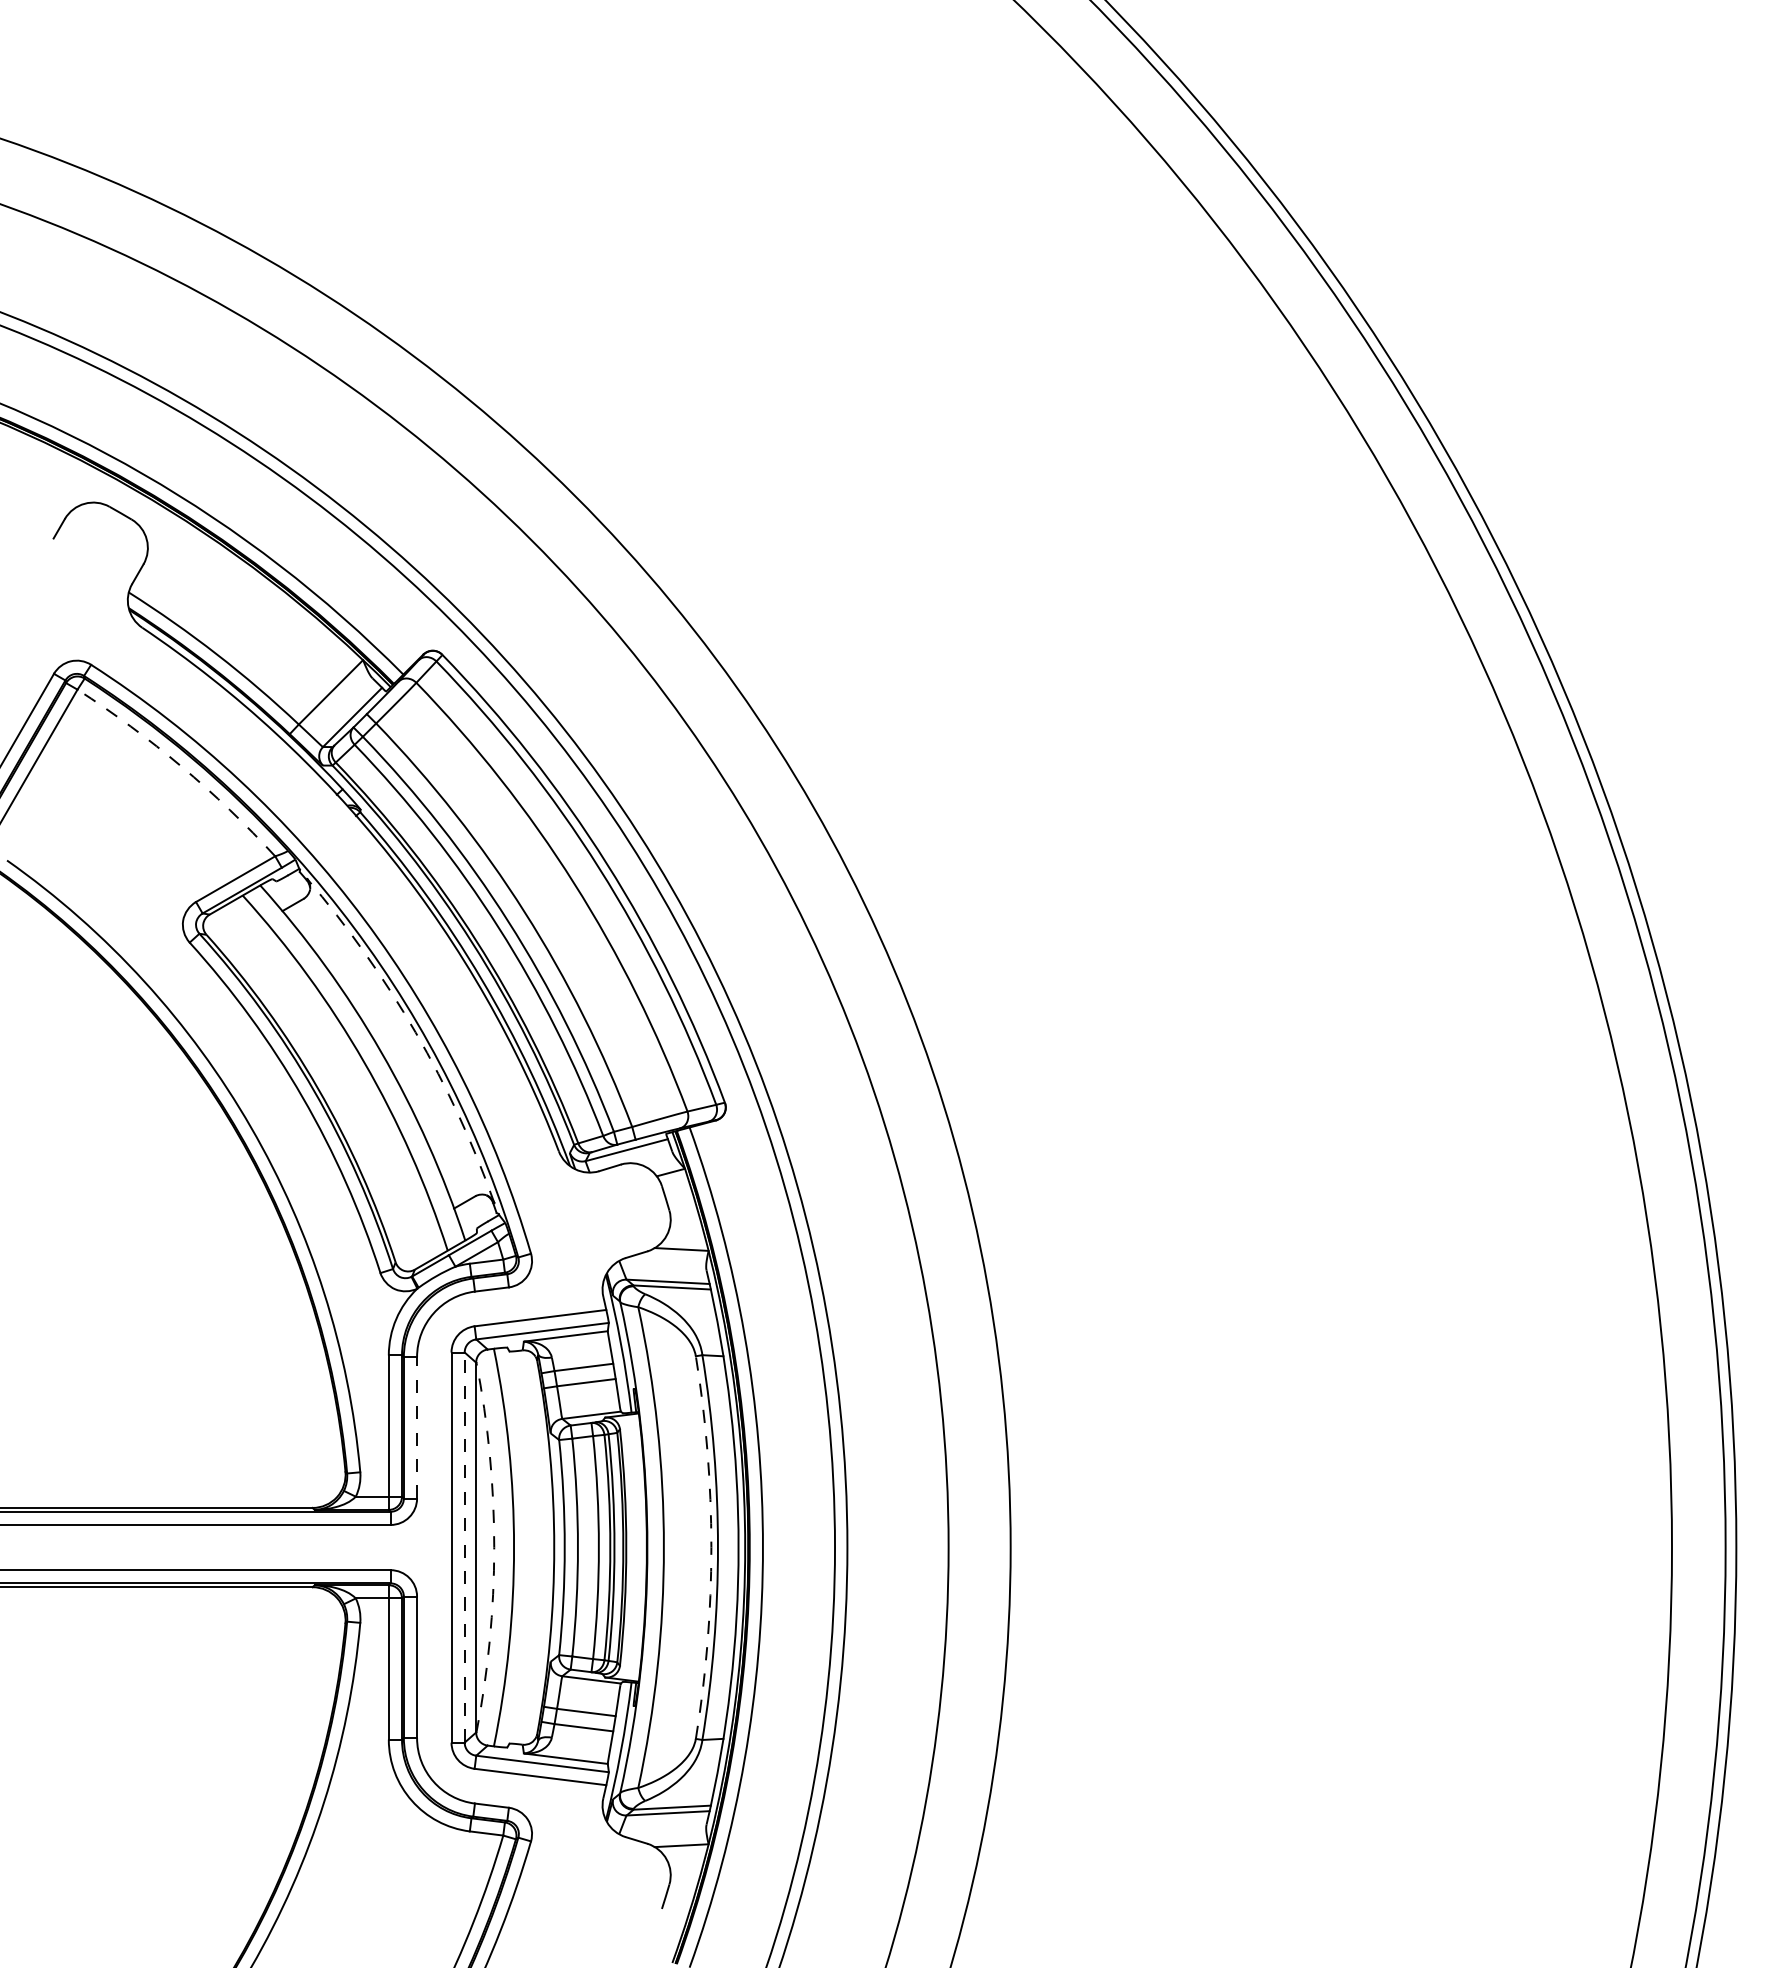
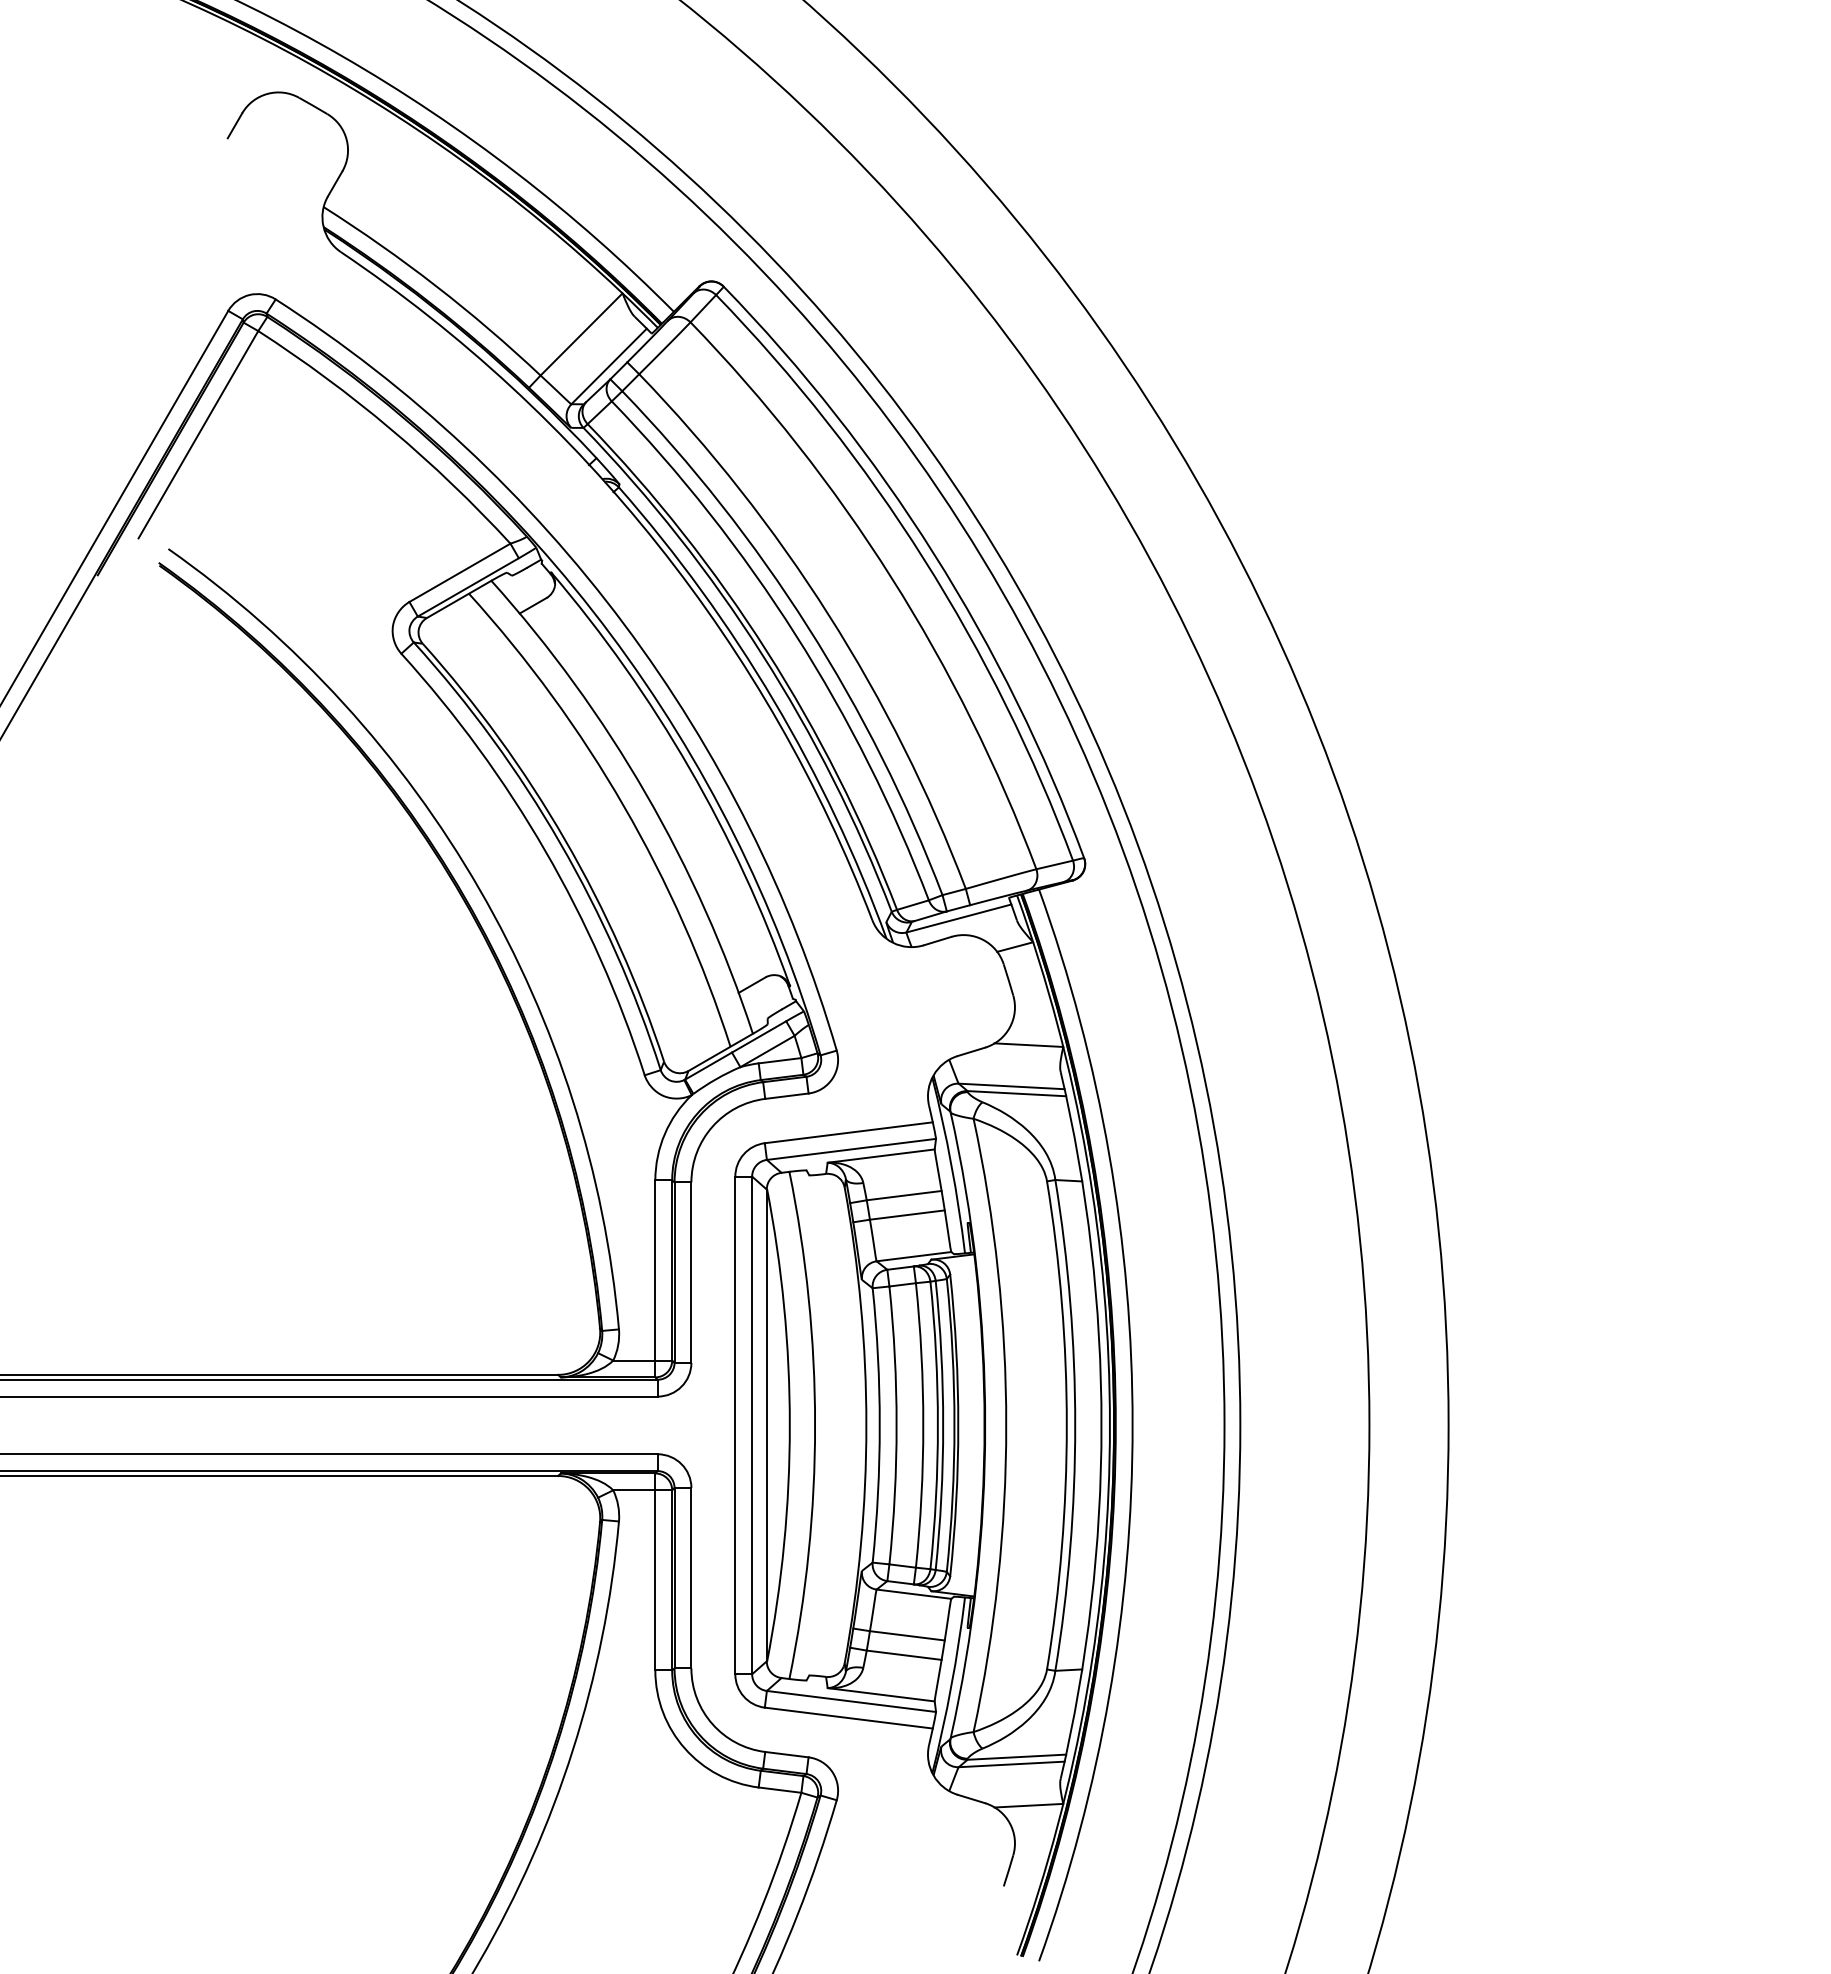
arc: (181, 766) -> (390, 429), dashed -> solid
arc: (415, 1032) -> (689, 768), dashed -> solid
line: (417, 1427) -> (691, 1272), dashed -> solid
line: (464, 1547) -> (751, 1425), dashed -> solid
arc: (494, 1547) -> (790, 1425), dashed -> solid
arc: (711, 1547) -> (1066, 1425), dashed -> solid

